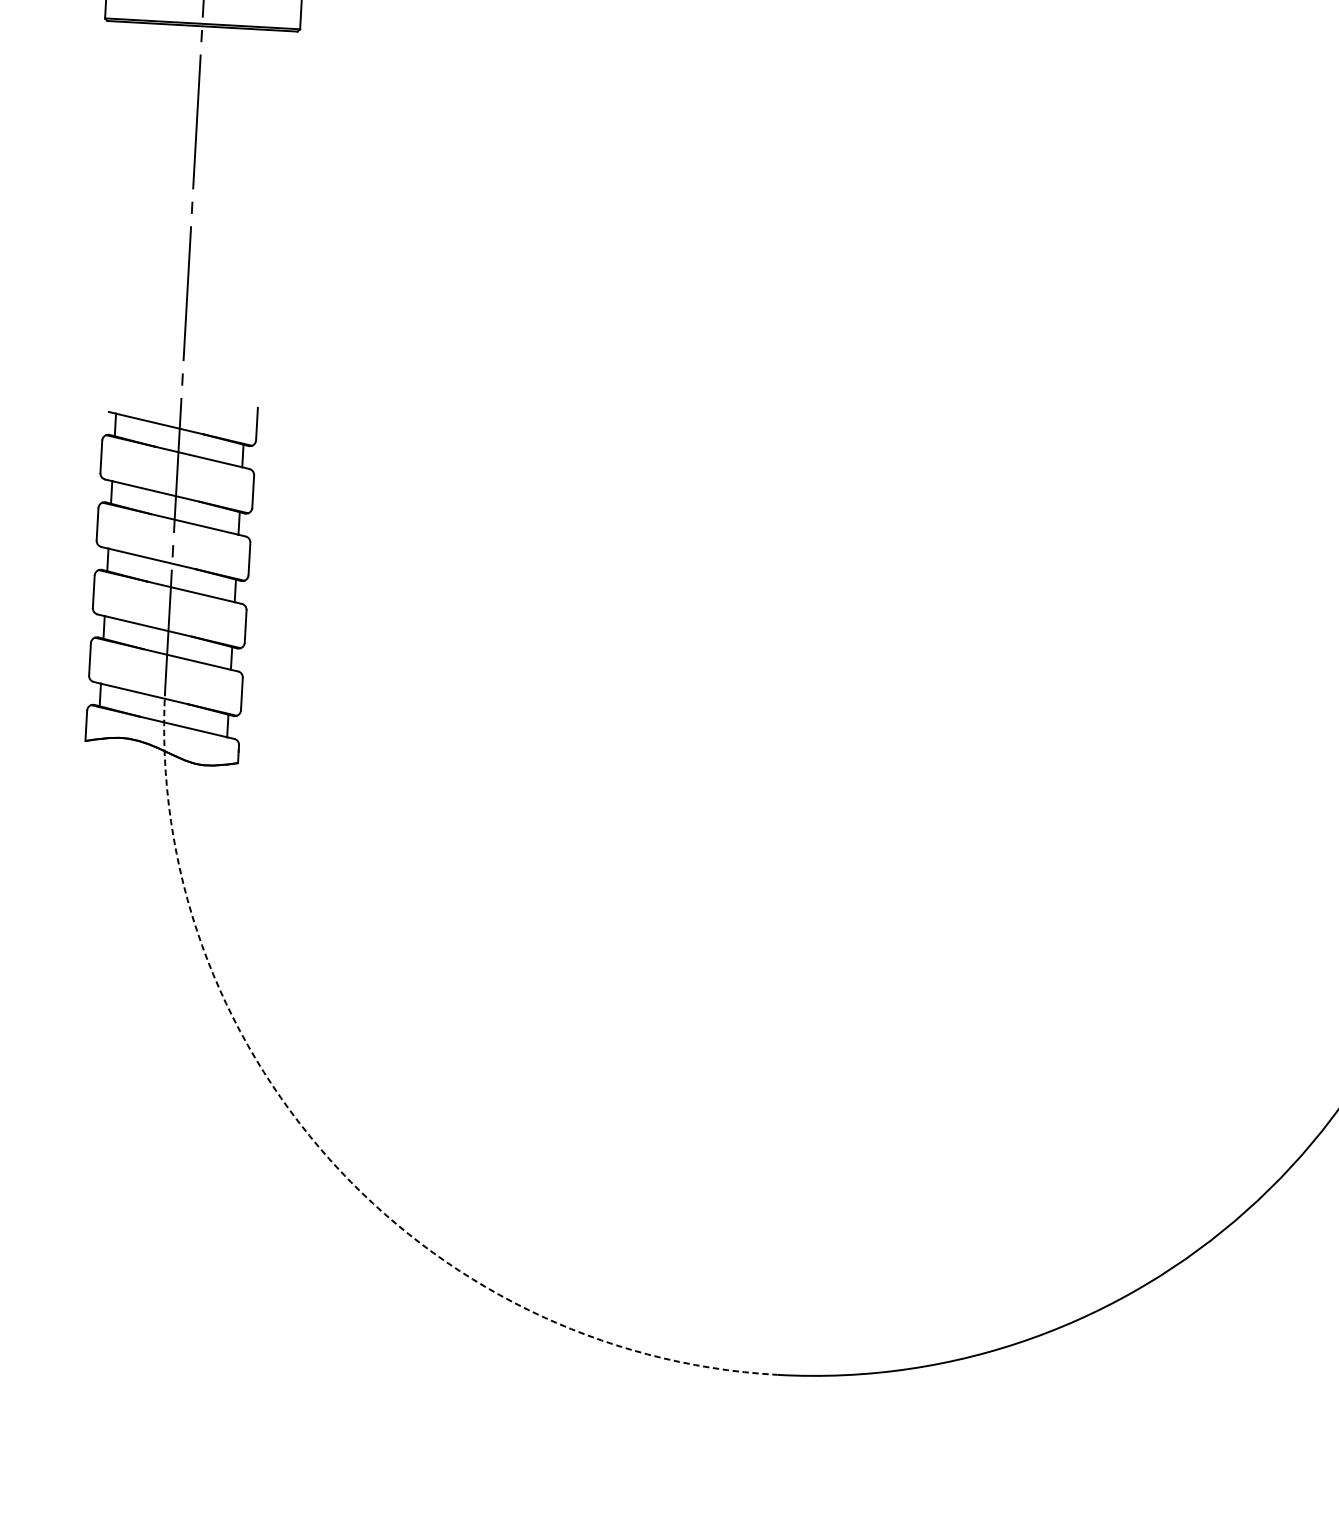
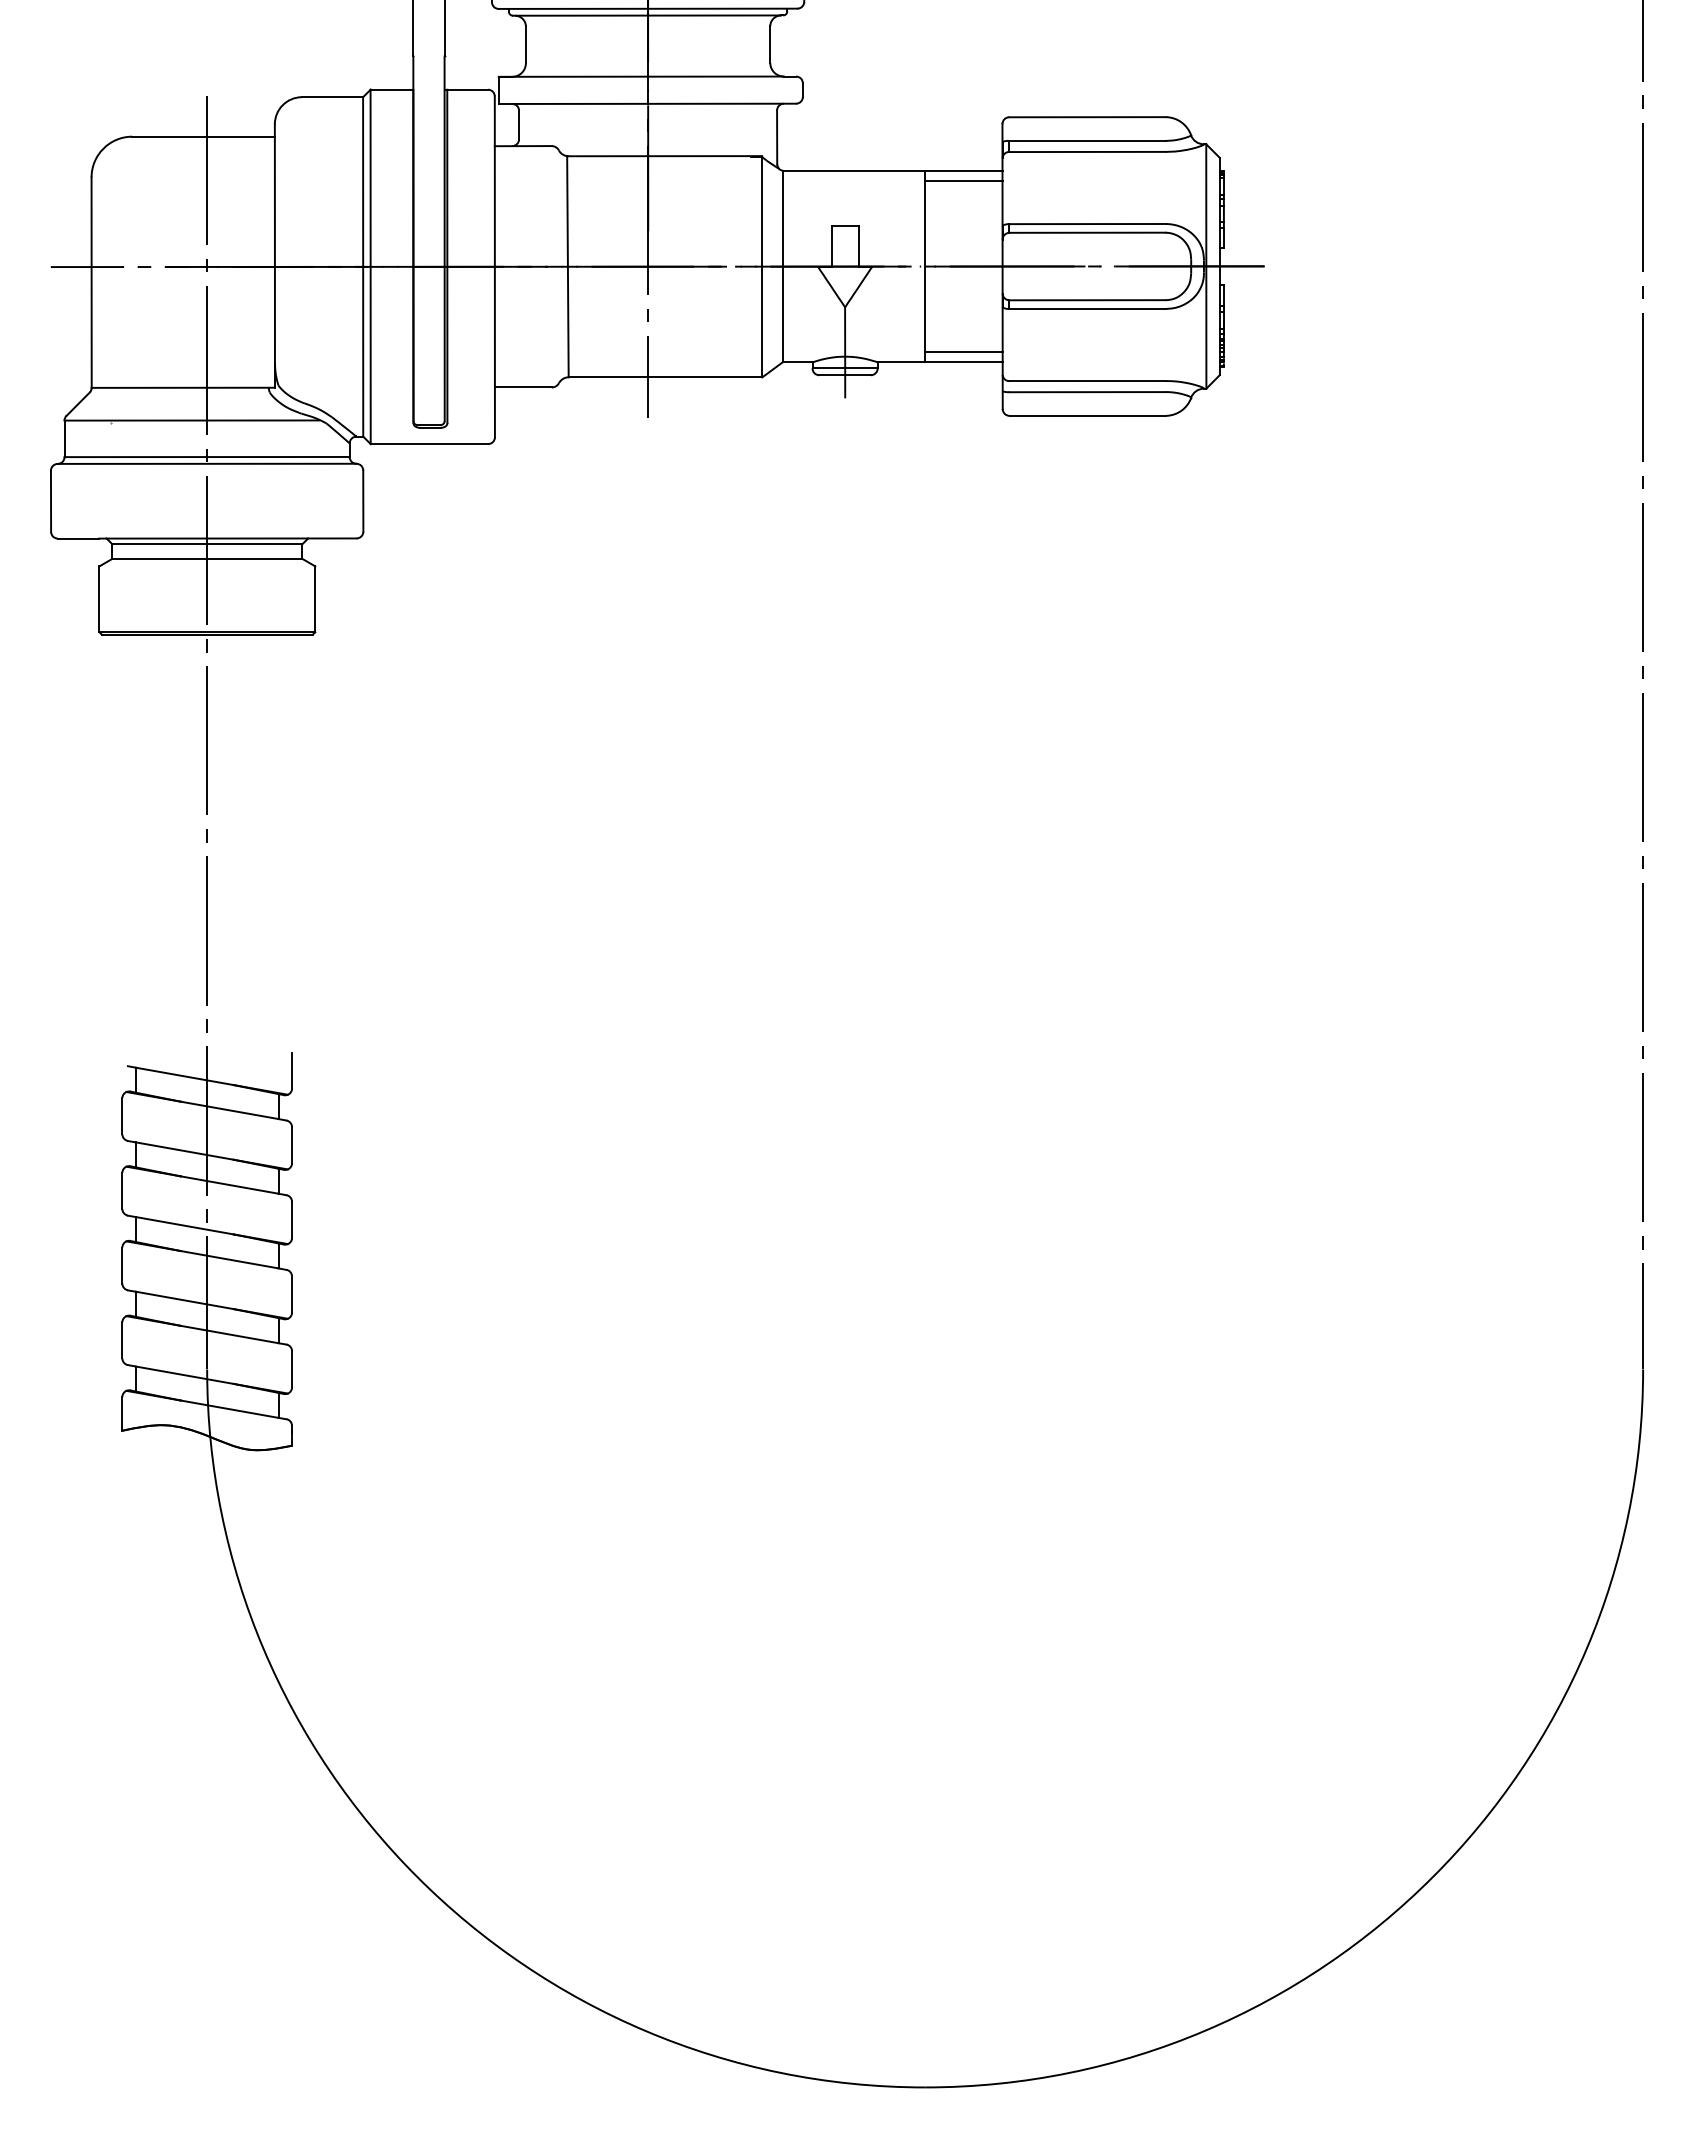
arc: (329, 1159) -> (417, 1877), dashed -> solid

